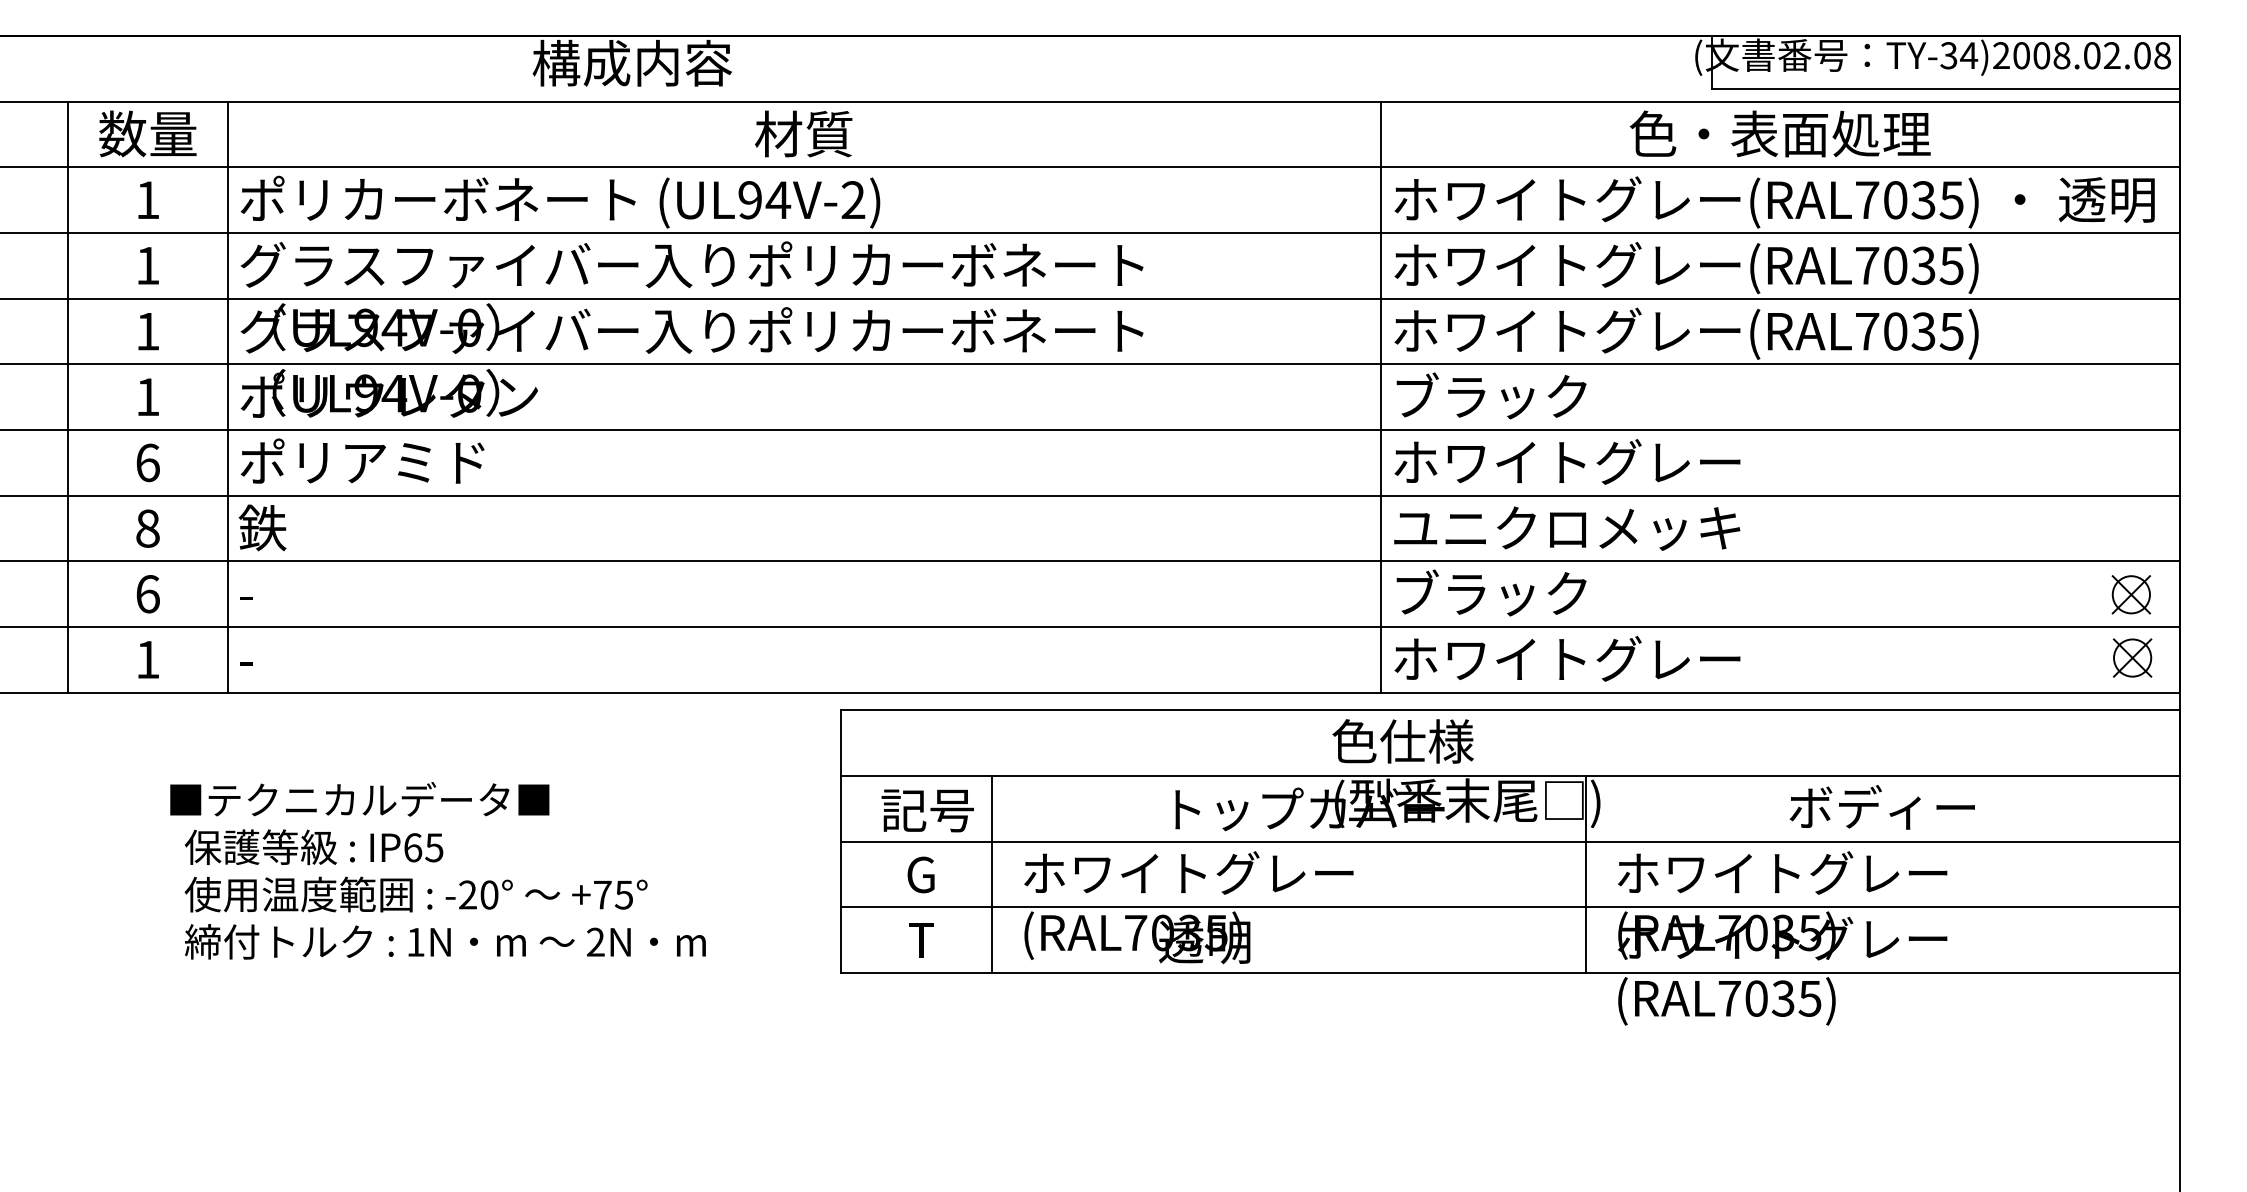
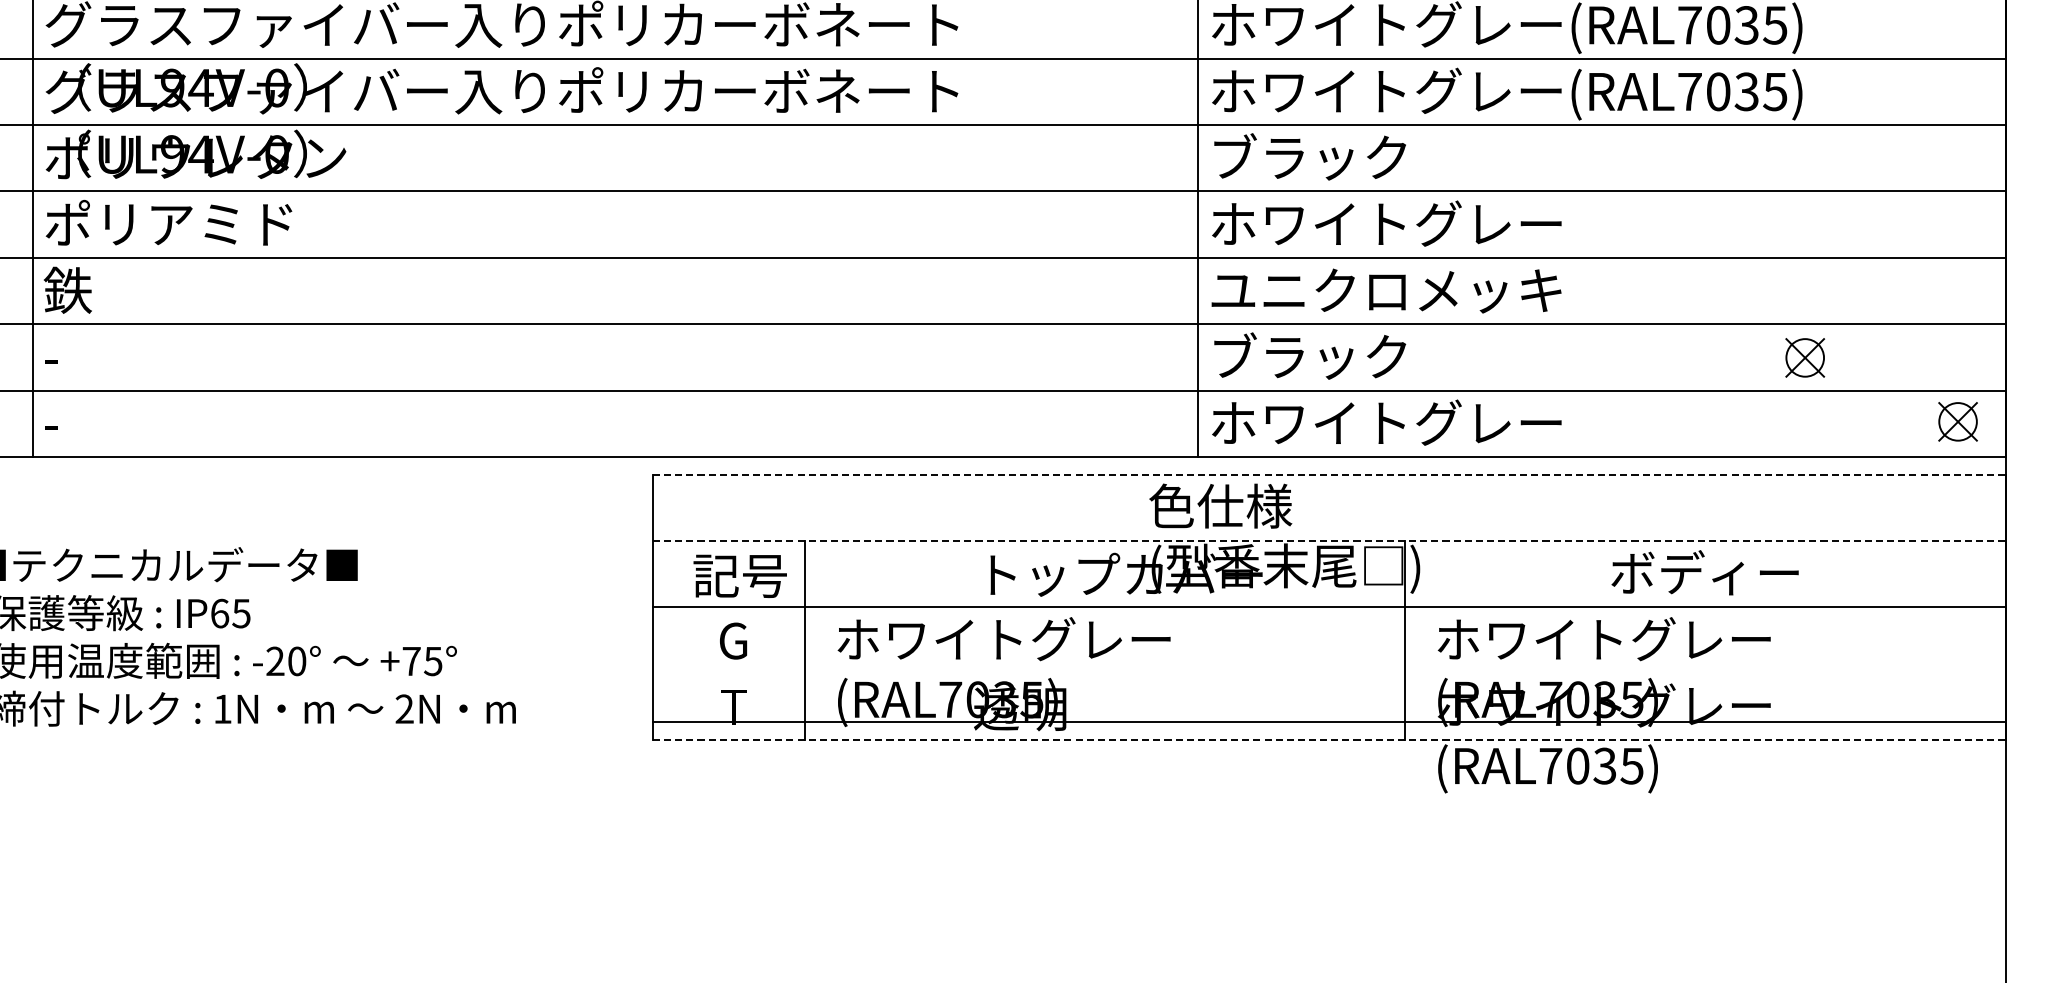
part: (2131, 594) -> (1805, 357), moved
line: (1511, 710) -> (1330, 474), solid -> dashed
line: (1511, 776) -> (1330, 541), solid -> dashed
line: (1510, 907) -> (1329, 722), moved
line: (1511, 973) -> (1330, 740), solid -> dashed

